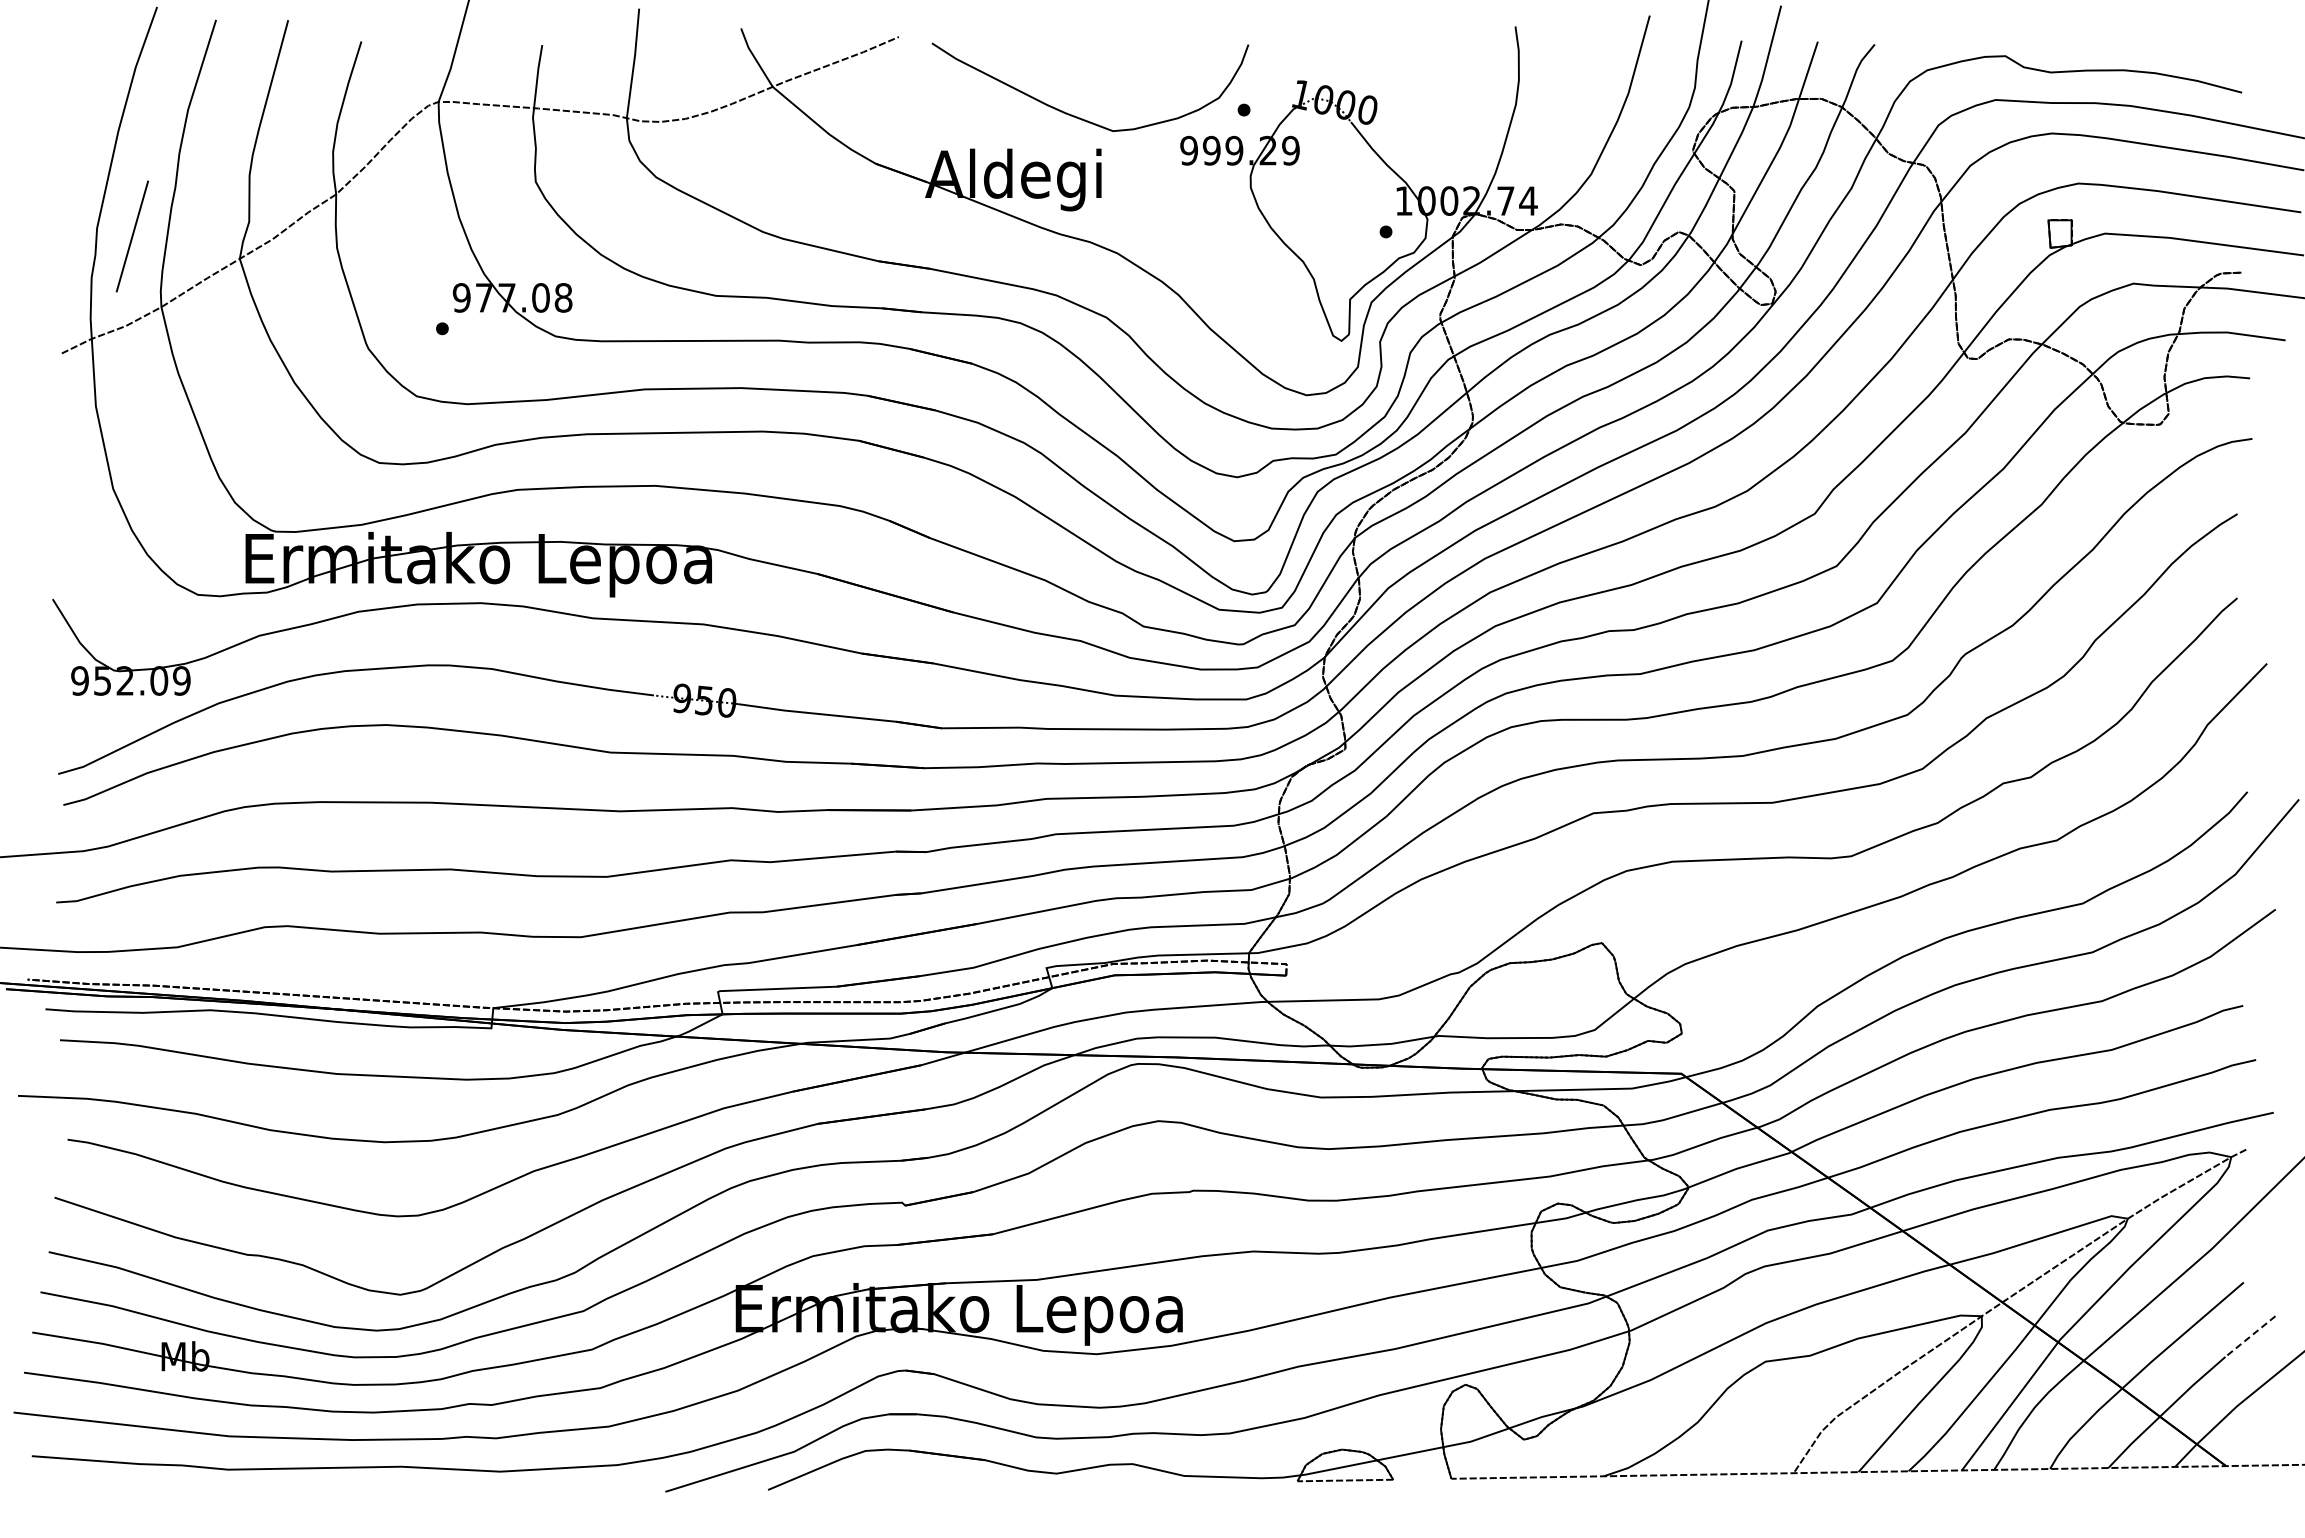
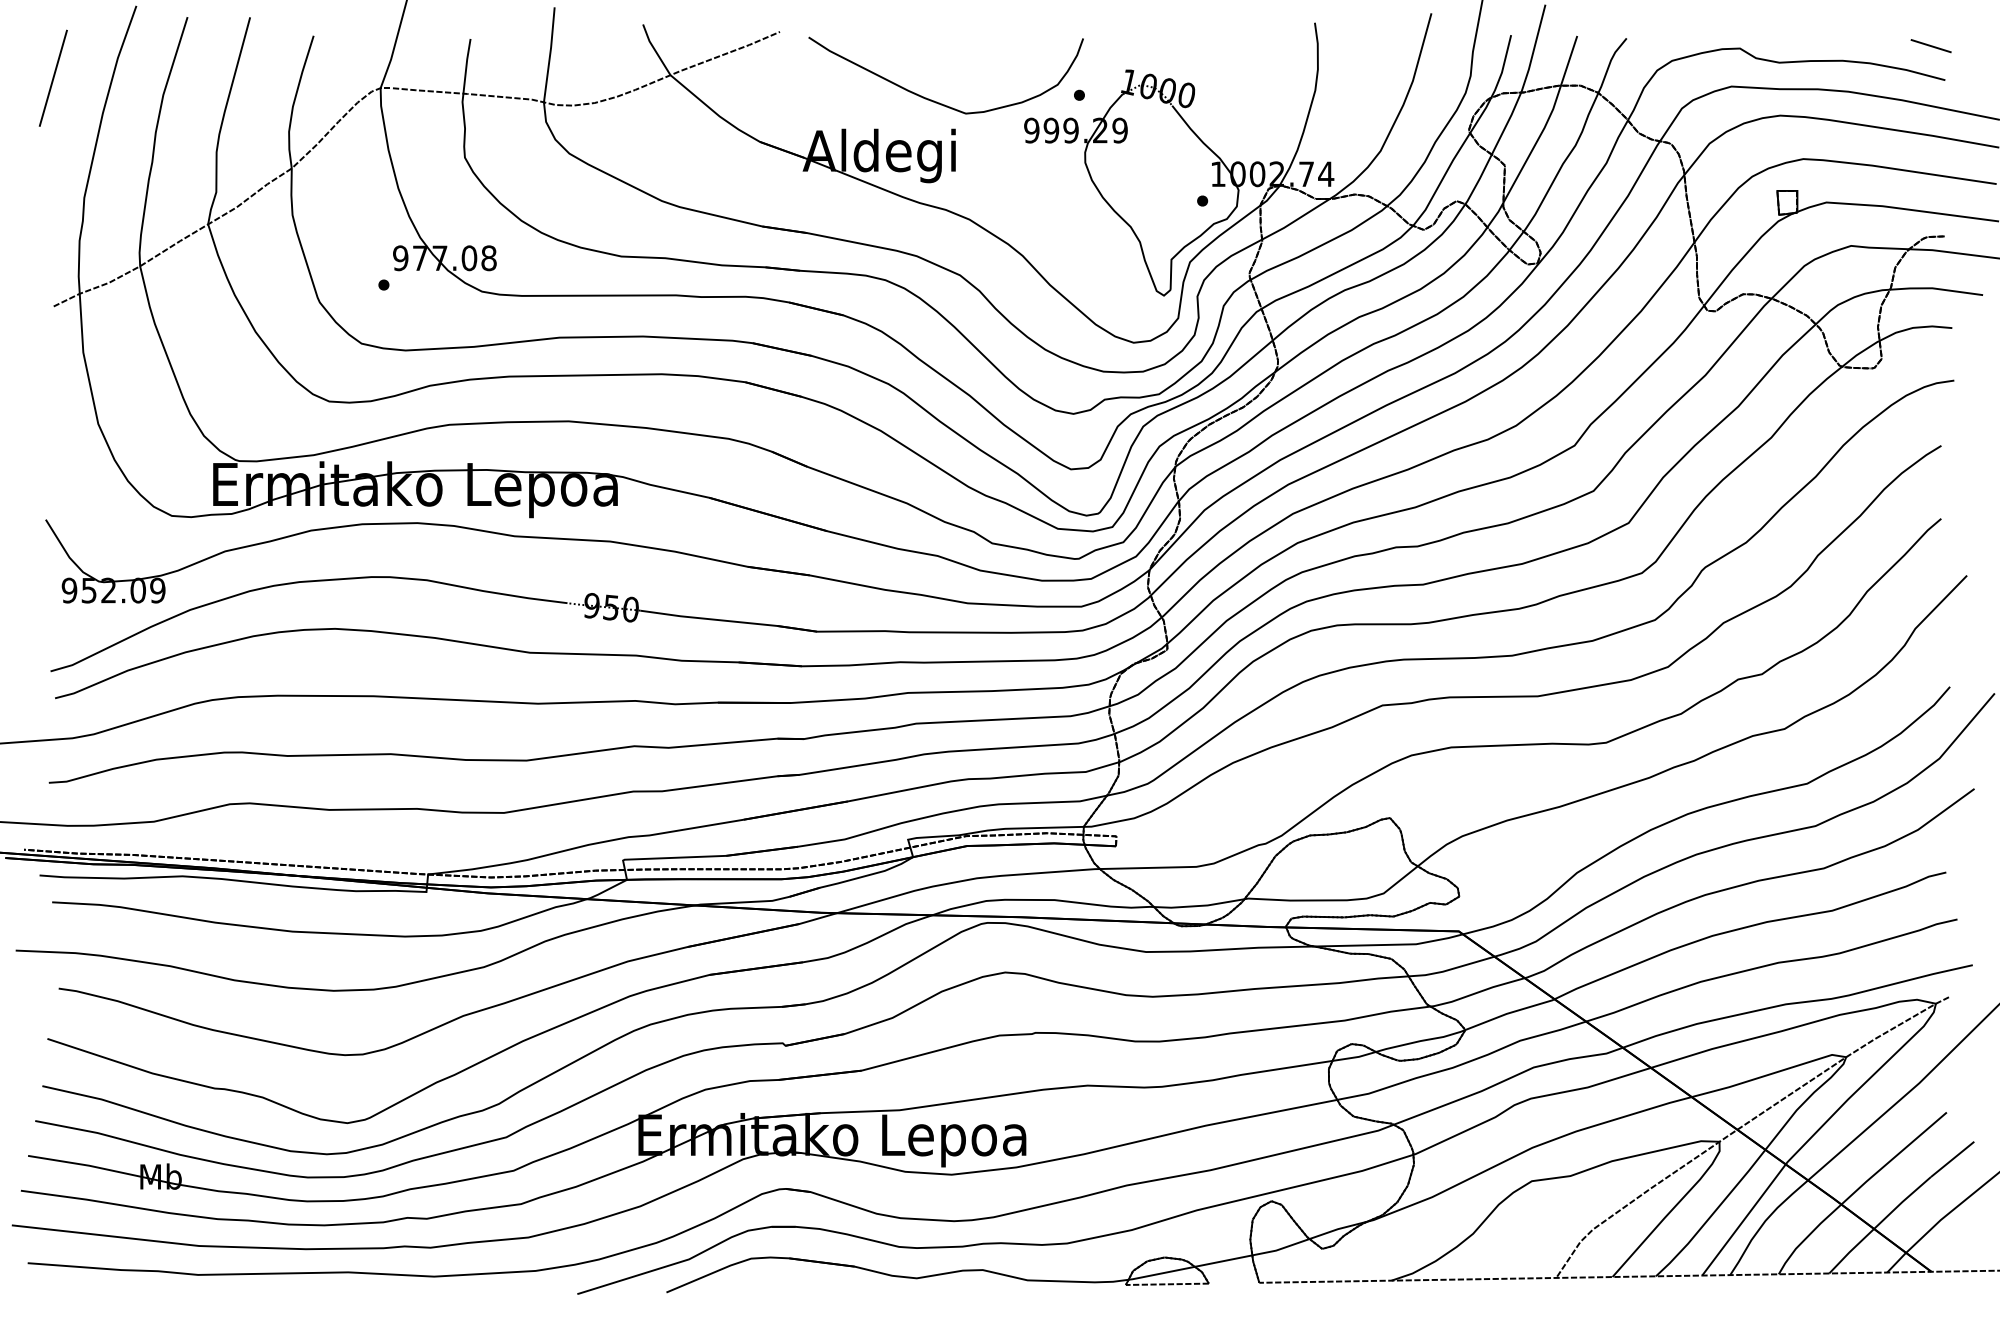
line: (2225, 53) -> (1930, 46), added
line: (131, 236) -> (52, 78), moved
line: (2250, 1336) -> (1952, 1159), dashed -> solid

